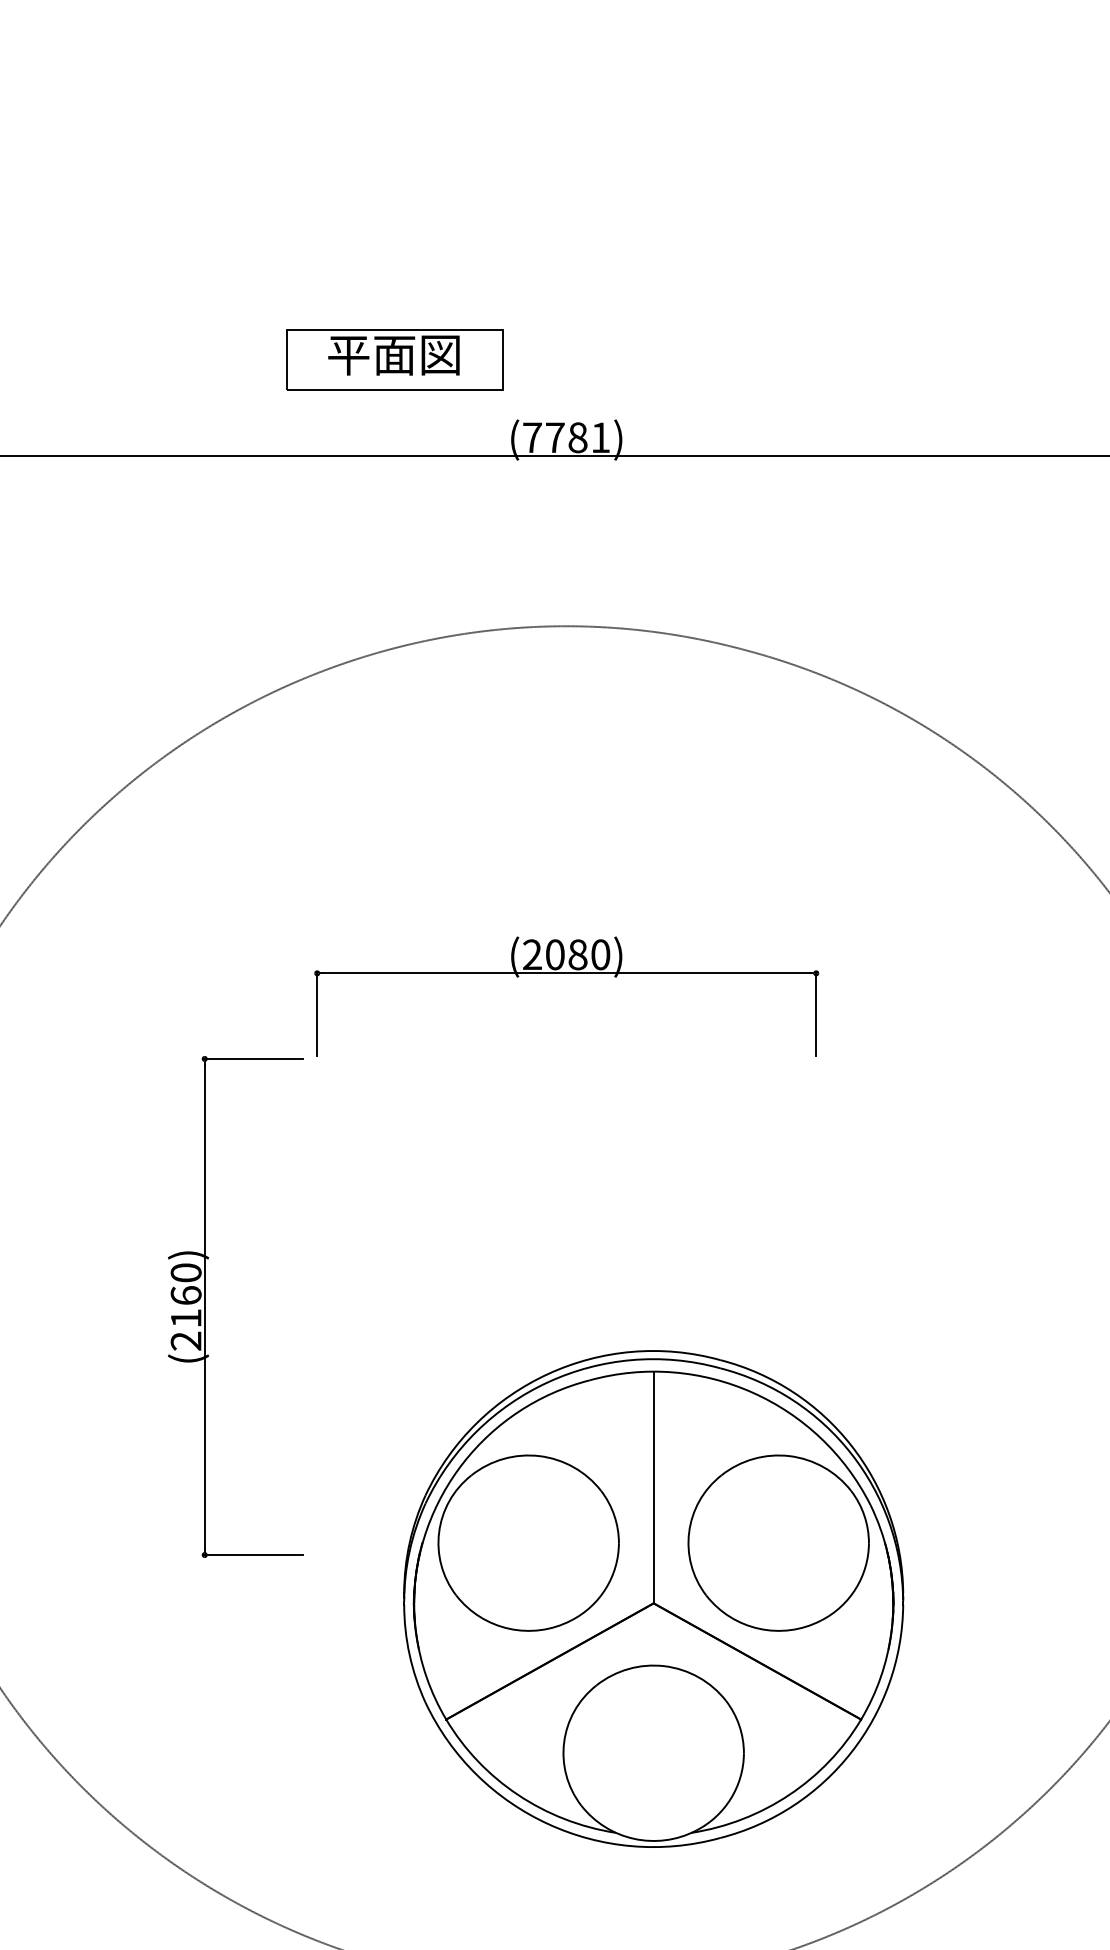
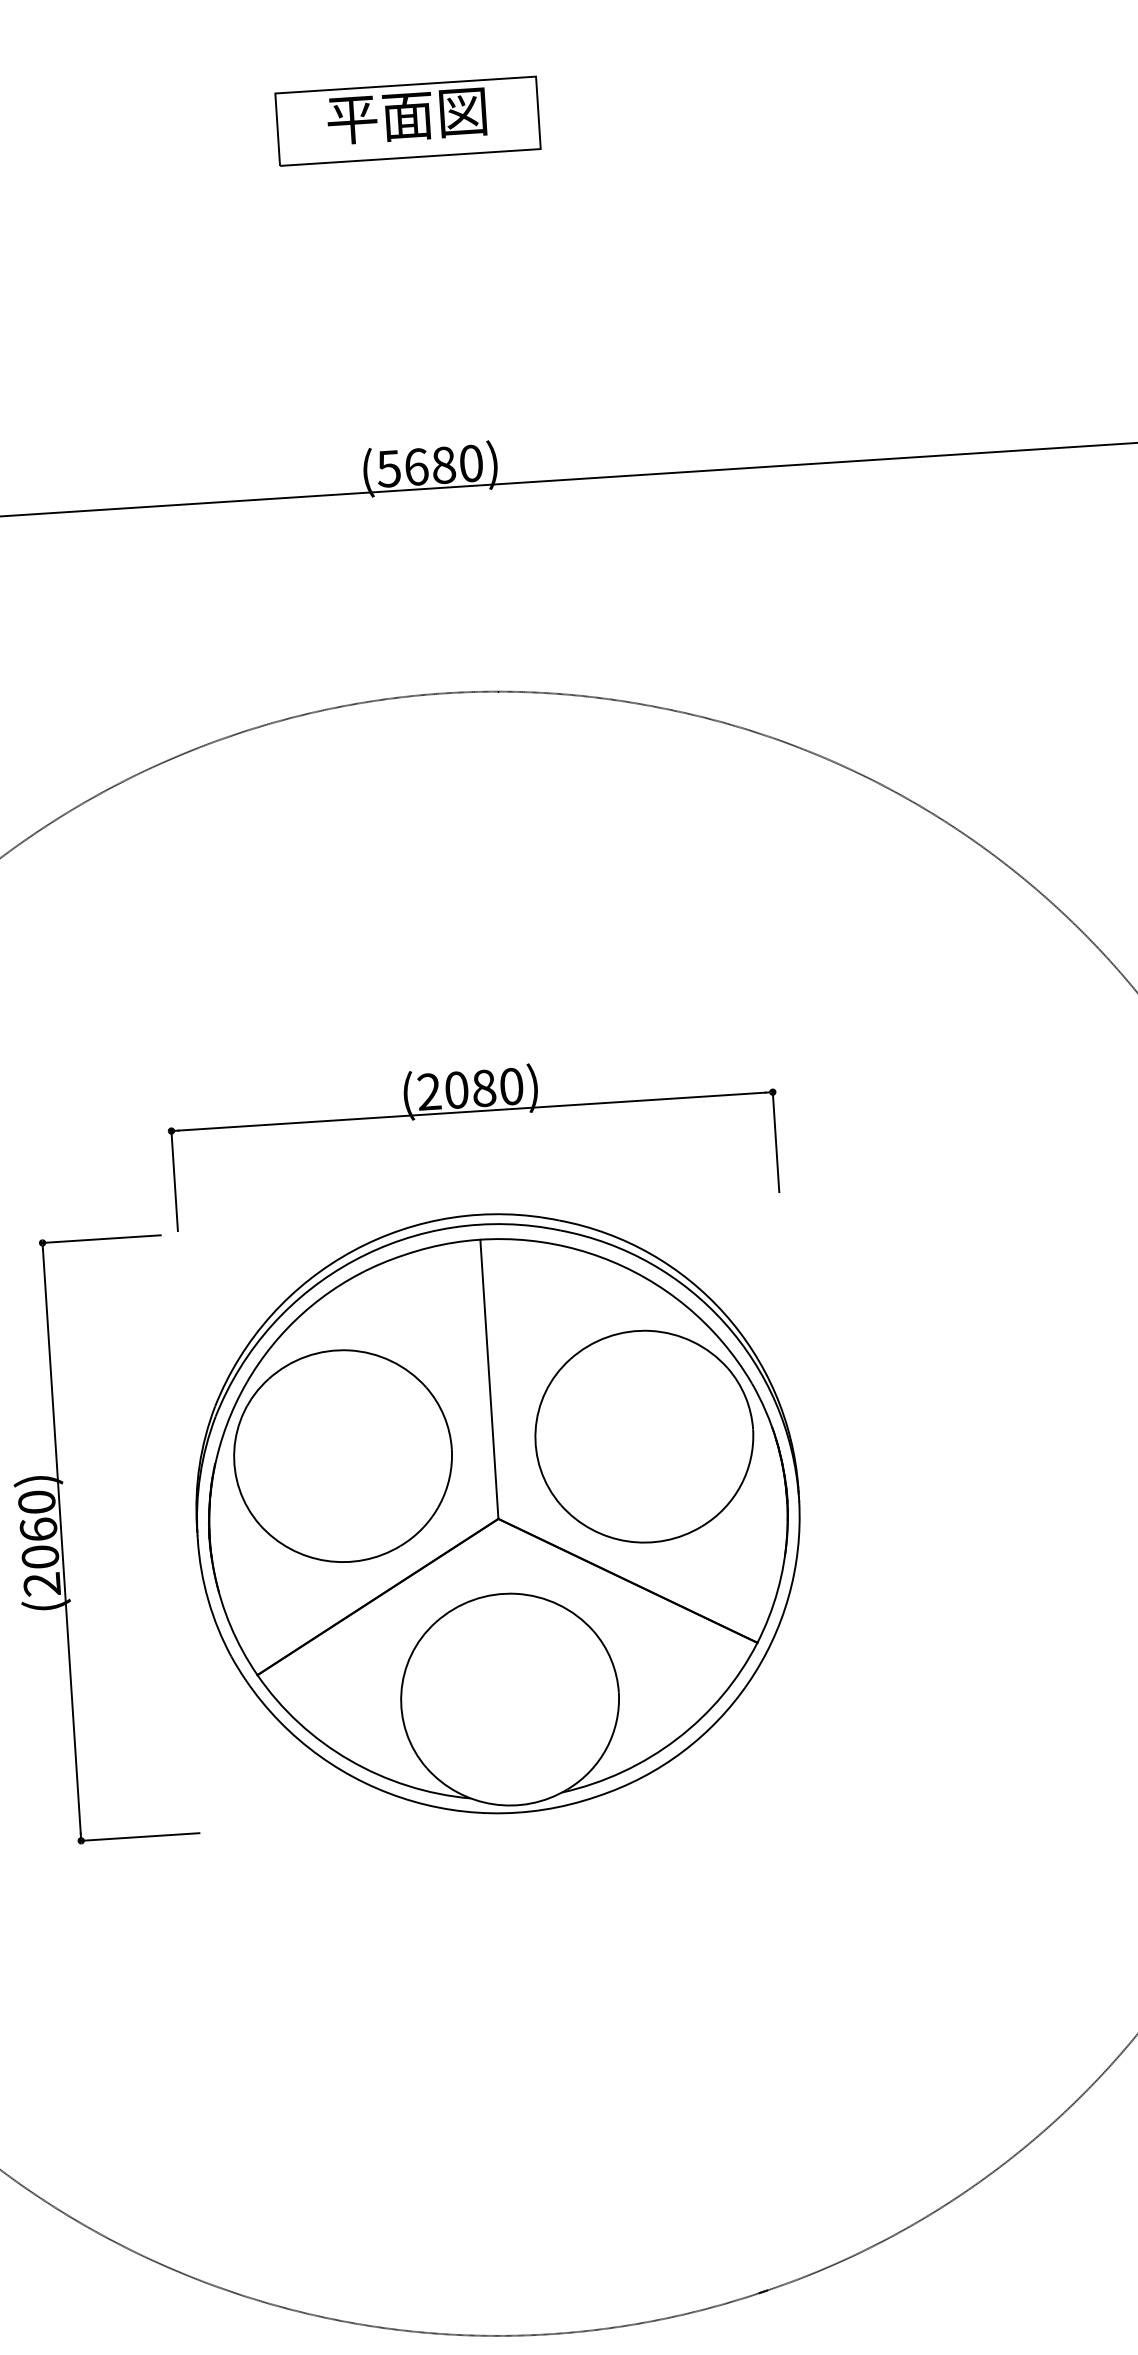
part: (394, 359) -> (407, 121), moved
text: (566, 437) -> (430, 465), (7781) -> (5680)
text: (185, 1318) -> (39, 1557), (2160) -> (2060)
part: (653, 1598) -> (497, 1513), moved

